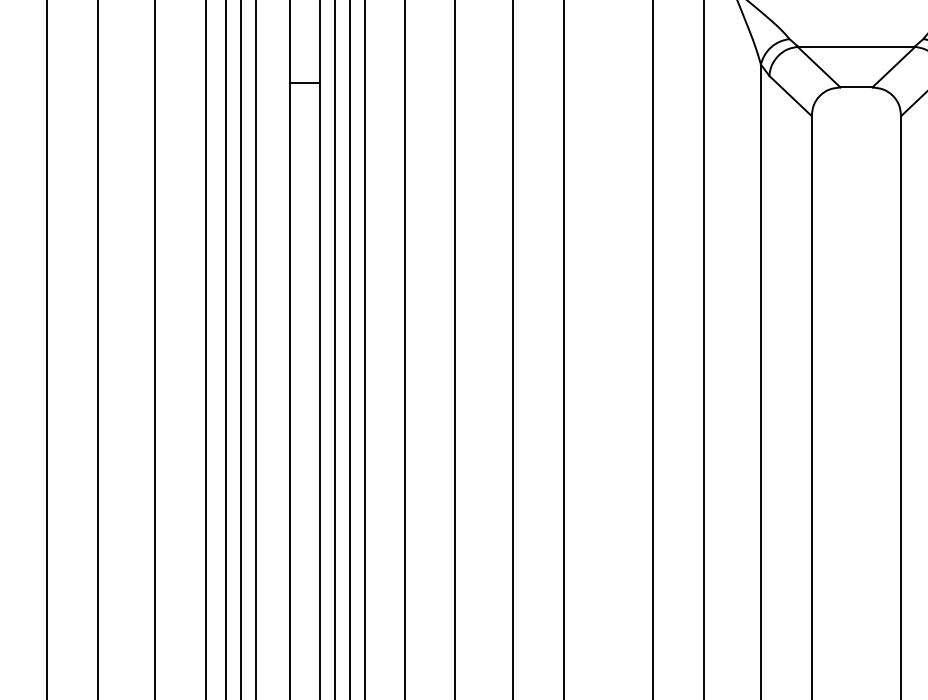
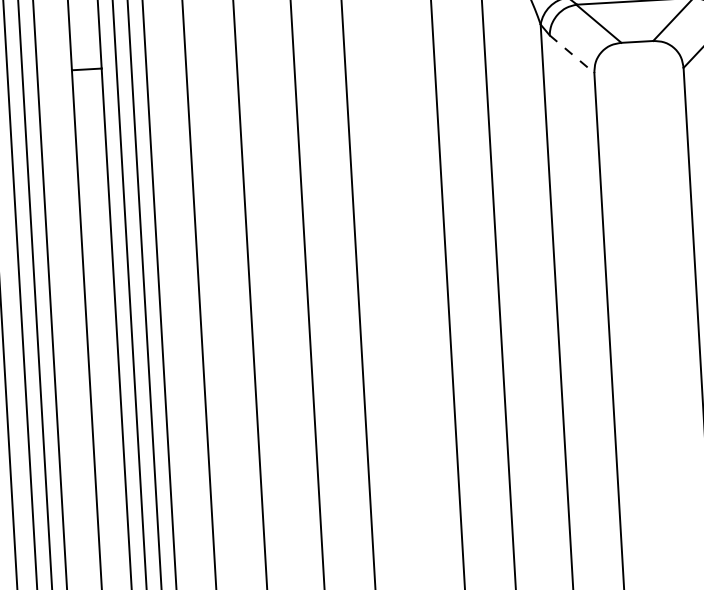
line: (790, 96) -> (572, 54), solid -> dashed

